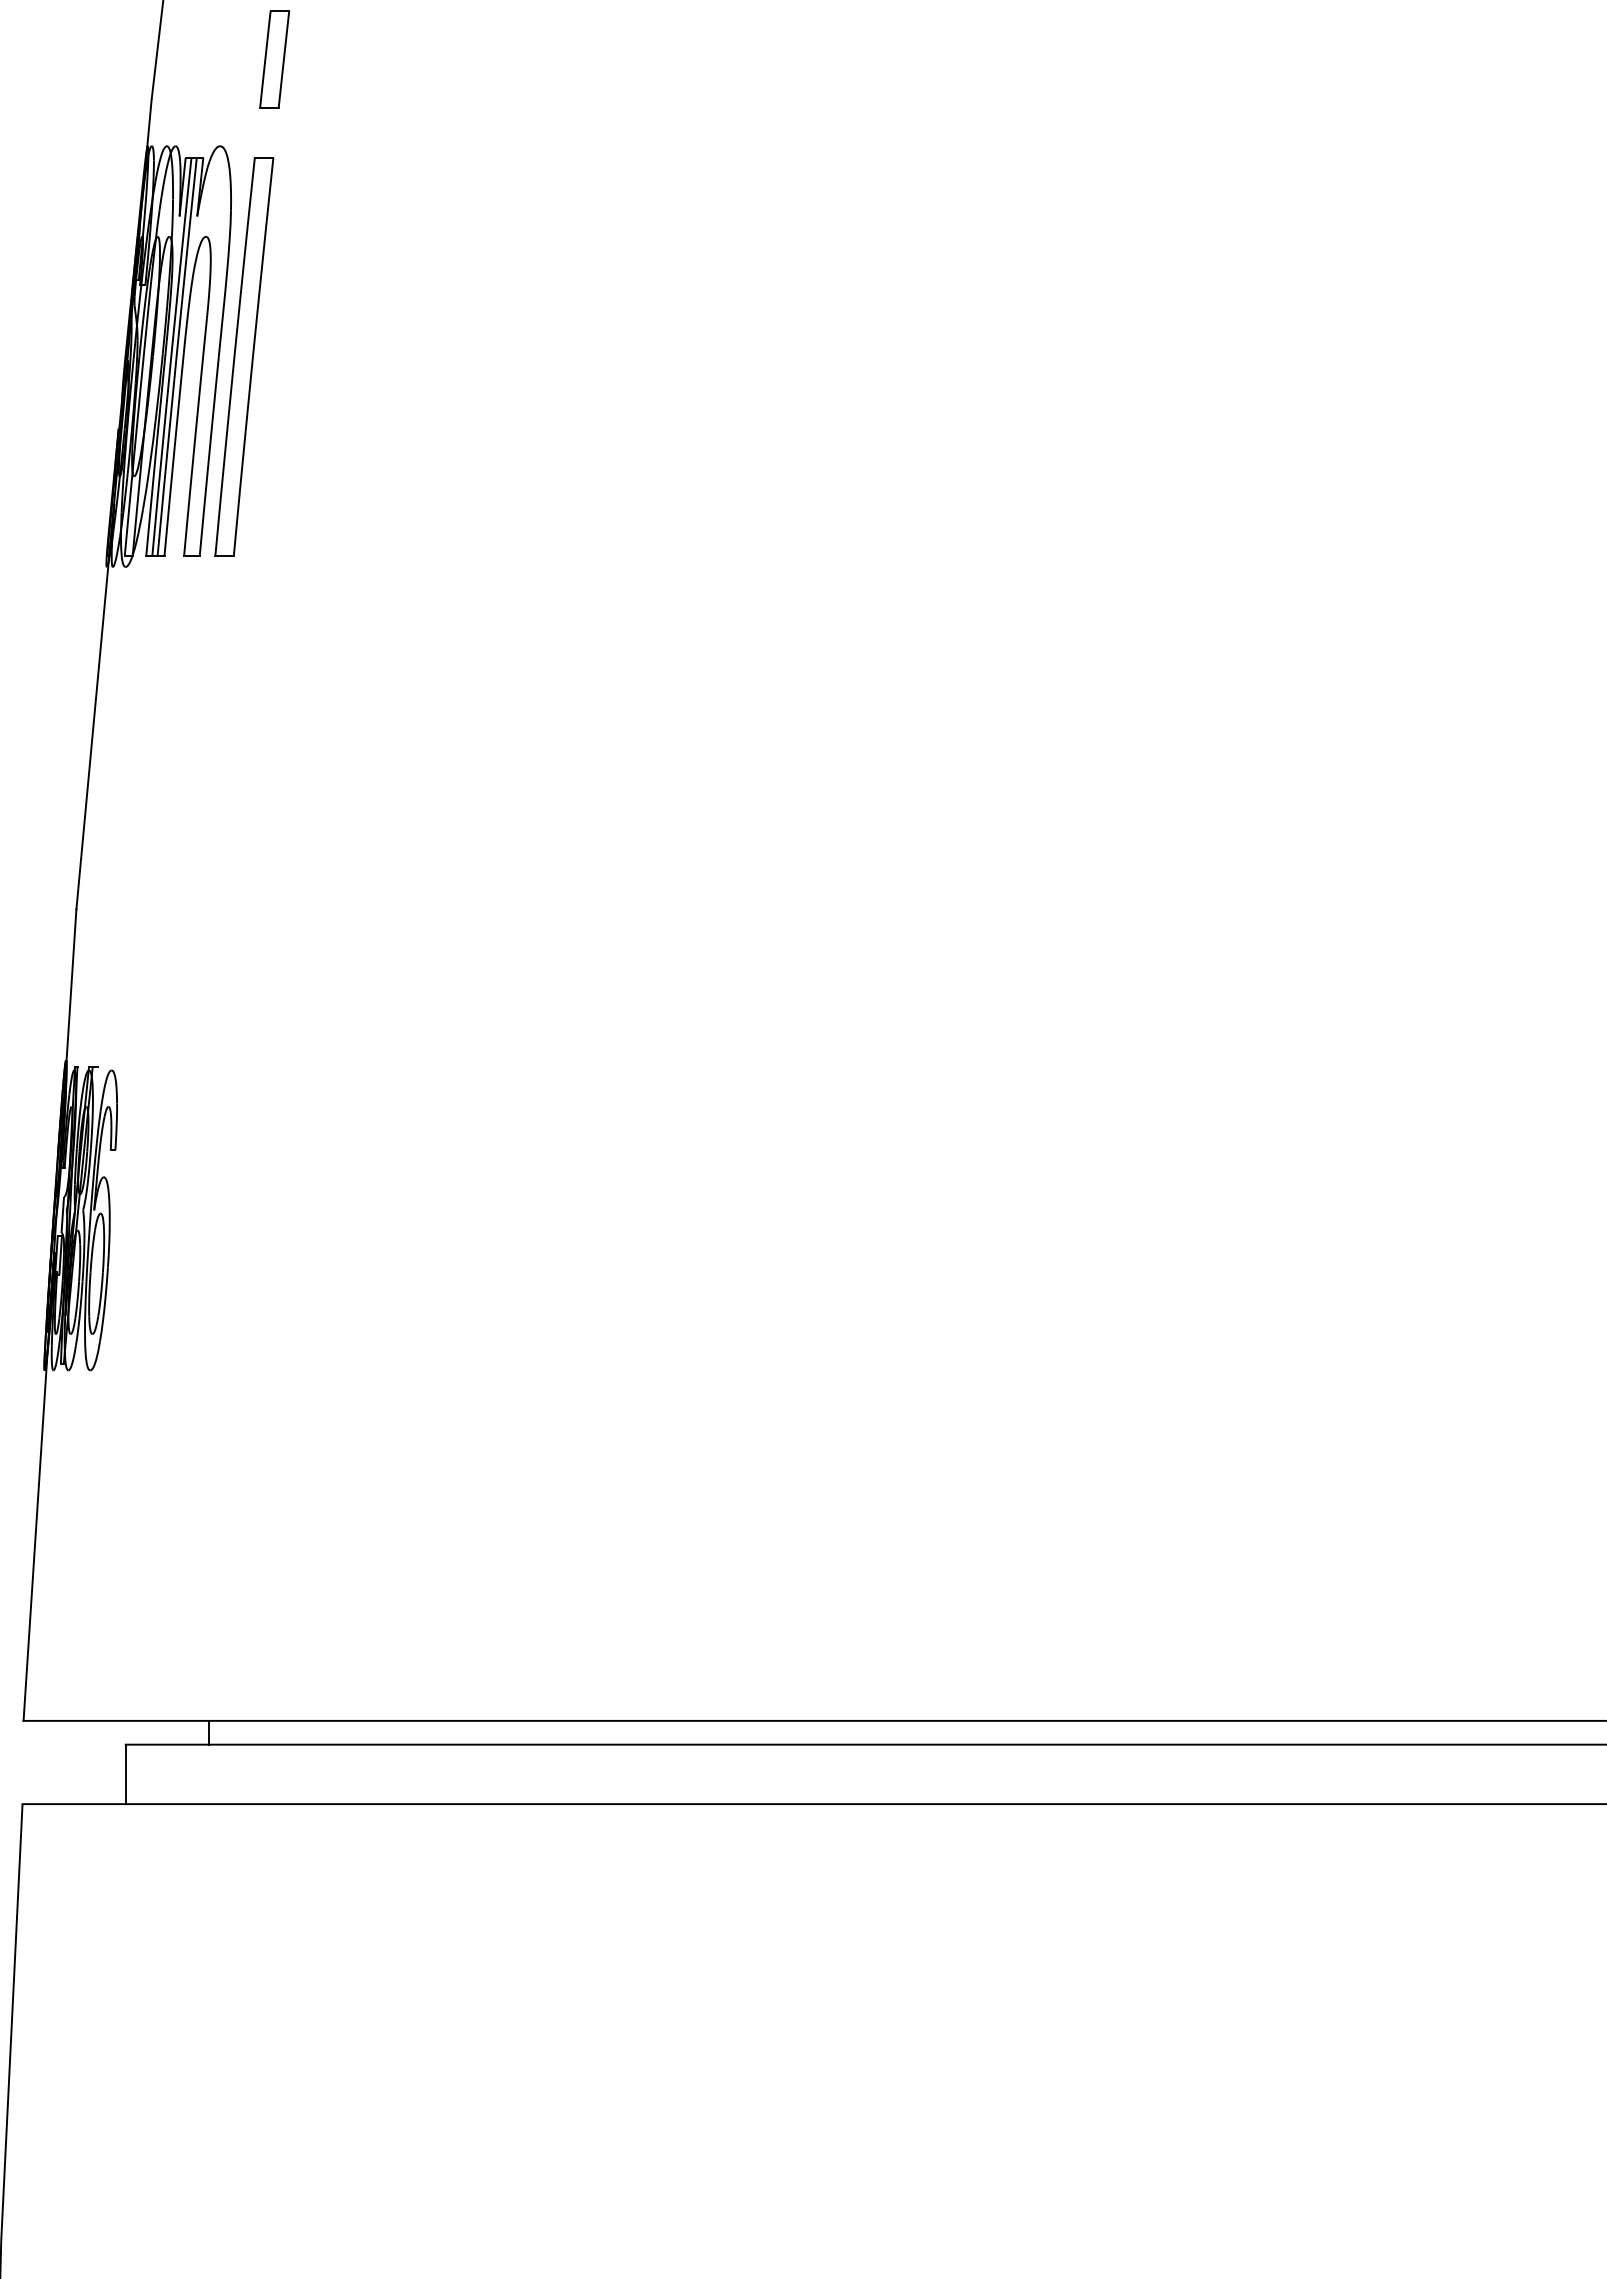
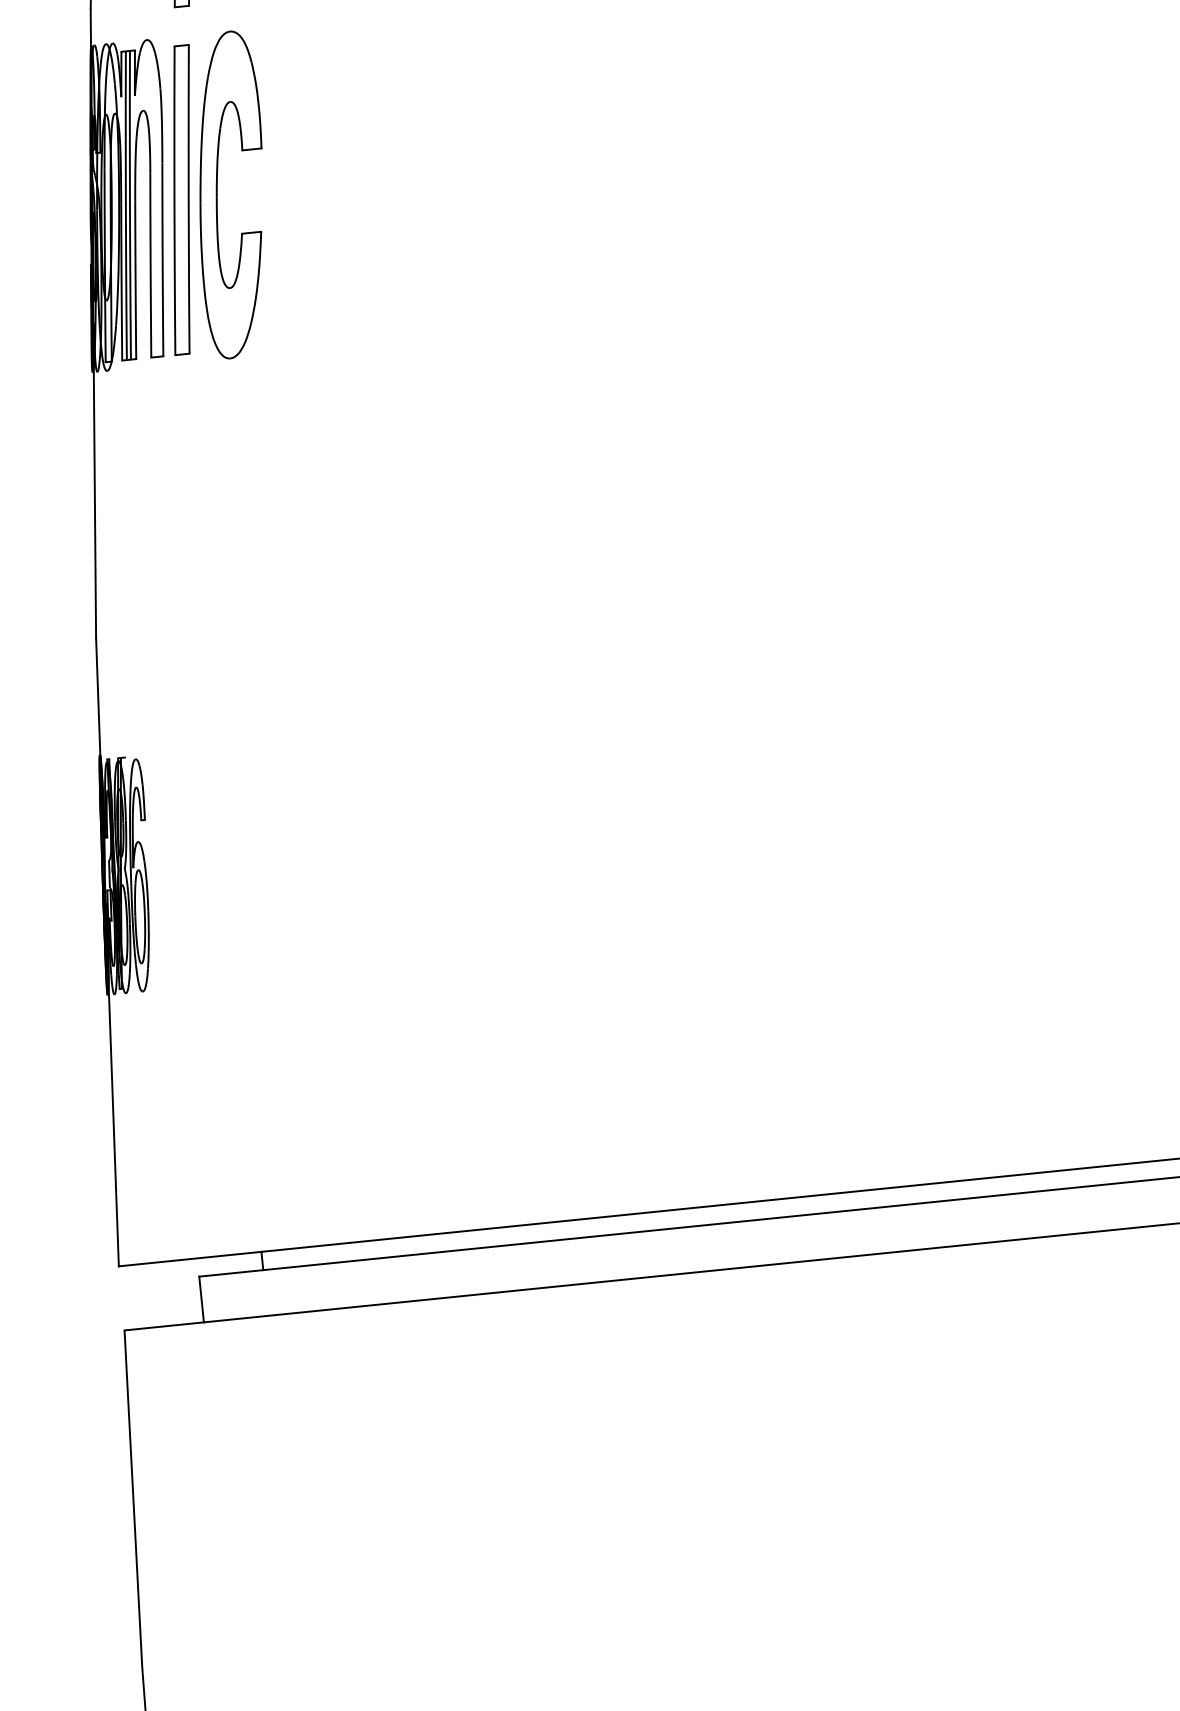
part: (290, 356) -> (217, 196), added

